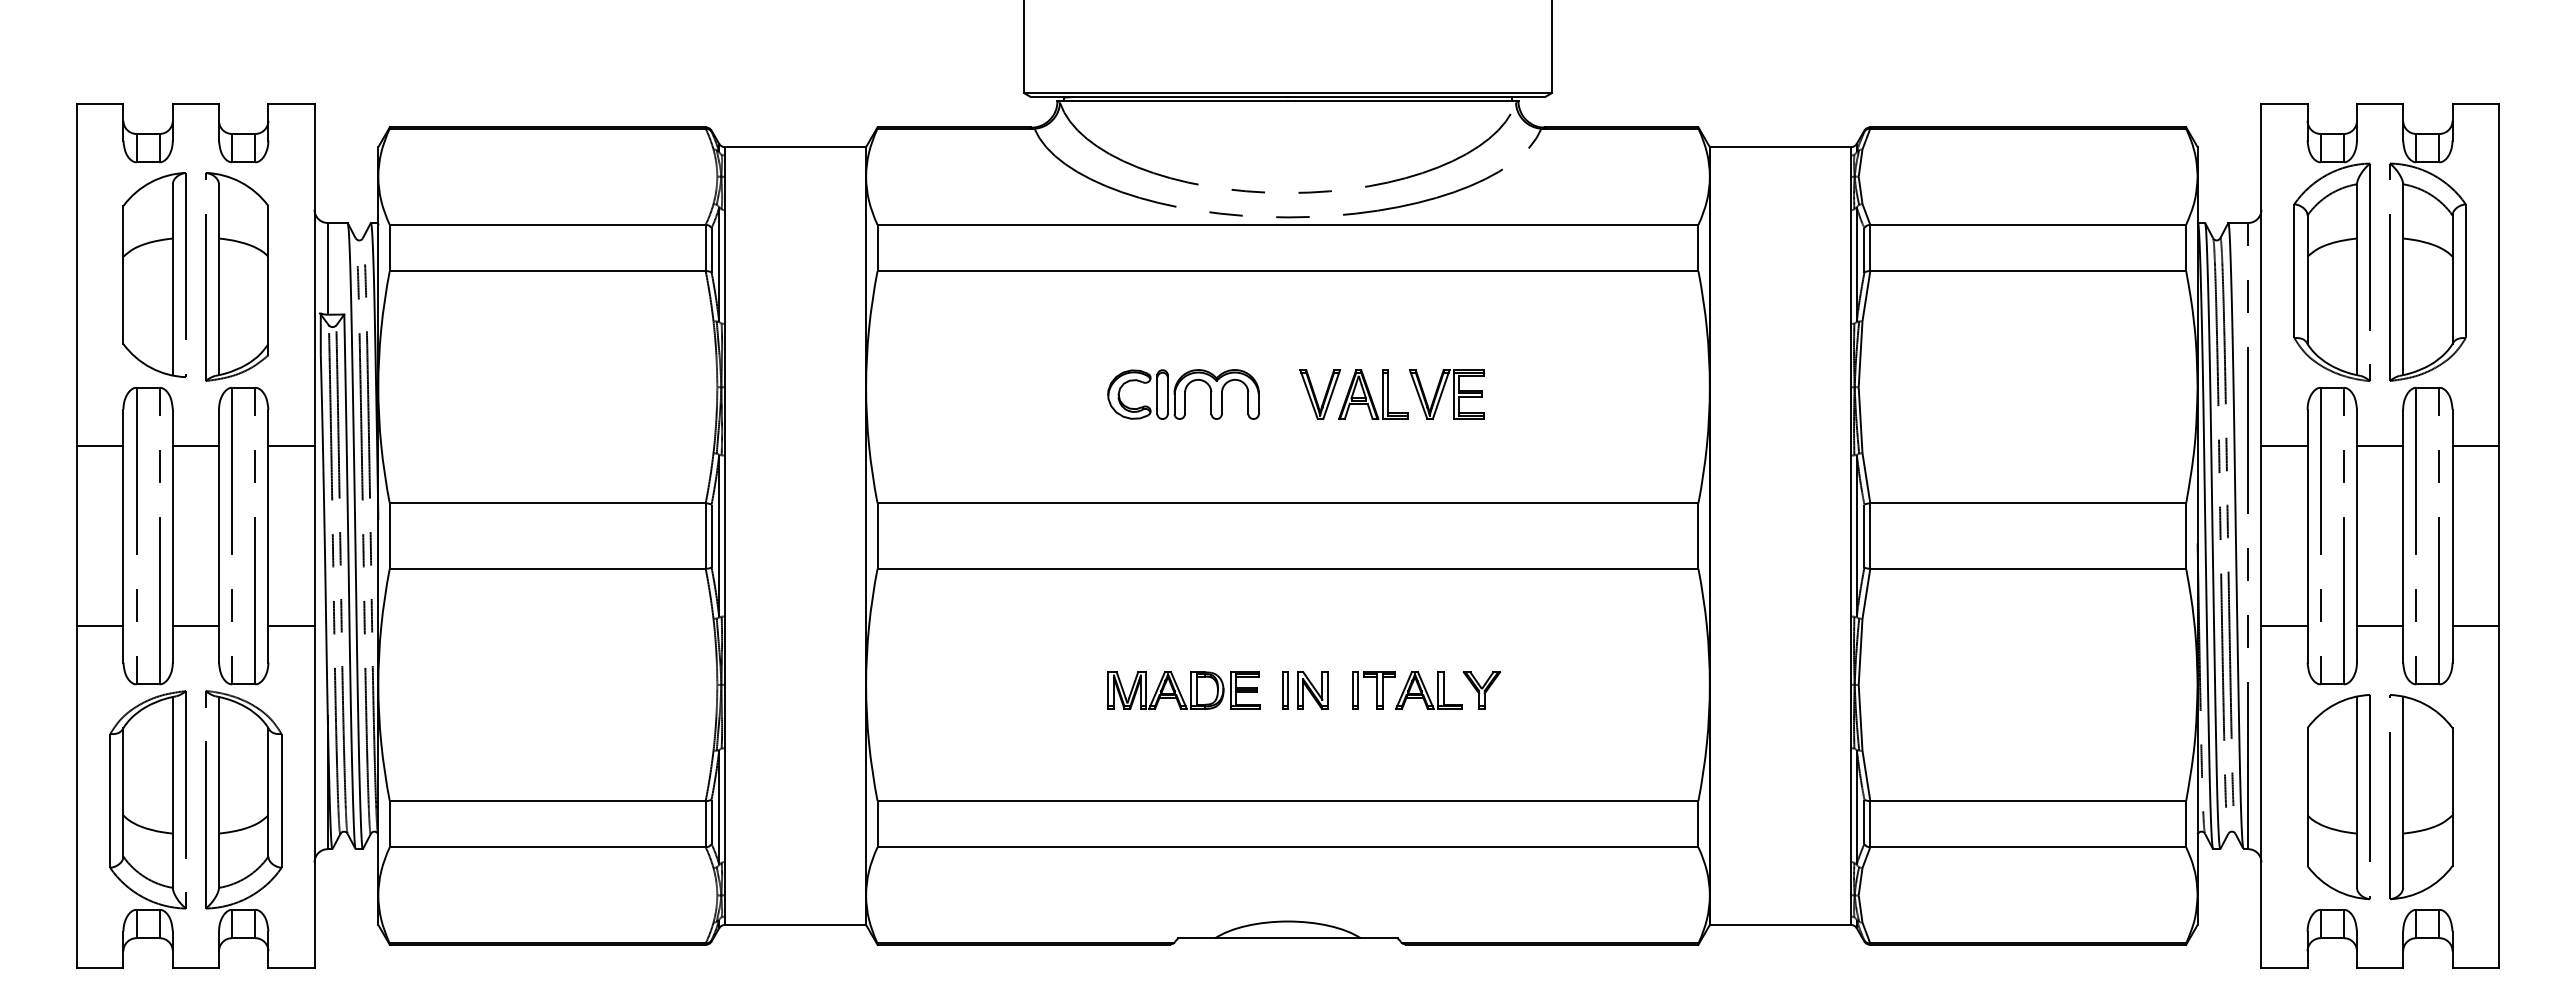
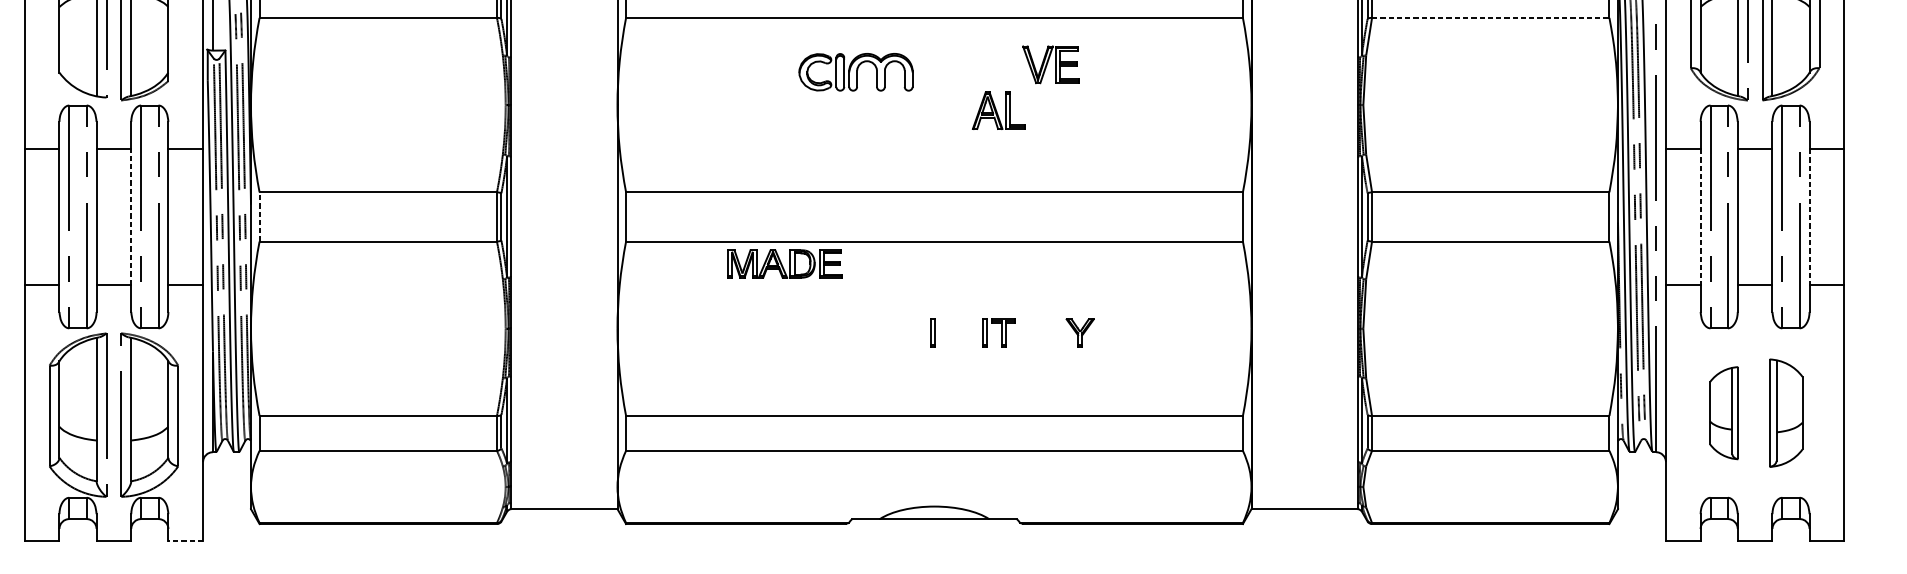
line: (2028, 271) -> (1490, 18), solid -> dashed
part: (1183, 394) -> (855, 72), moved
part: (1319, 394) -> (958, 110), removed
part: (1446, 394) -> (1050, 64), moved
line: (218, 535) -> (130, 216), solid -> dashed
line: (389, 536) -> (259, 217), solid -> dashed
line: (2307, 536) -> (1700, 217), solid -> dashed
line: (2452, 536) -> (1809, 217), solid -> dashed
part: (1183, 690) -> (784, 263), moved
part: (1312, 690) -> (952, 332), removed
part: (1428, 690) -> (1040, 332), removed
part: (2338, 797) -> (1723, 413), size x0.6
part: (2421, 797) -> (1786, 413), size x0.7
line: (291, 967) -> (185, 541), solid -> dashed

